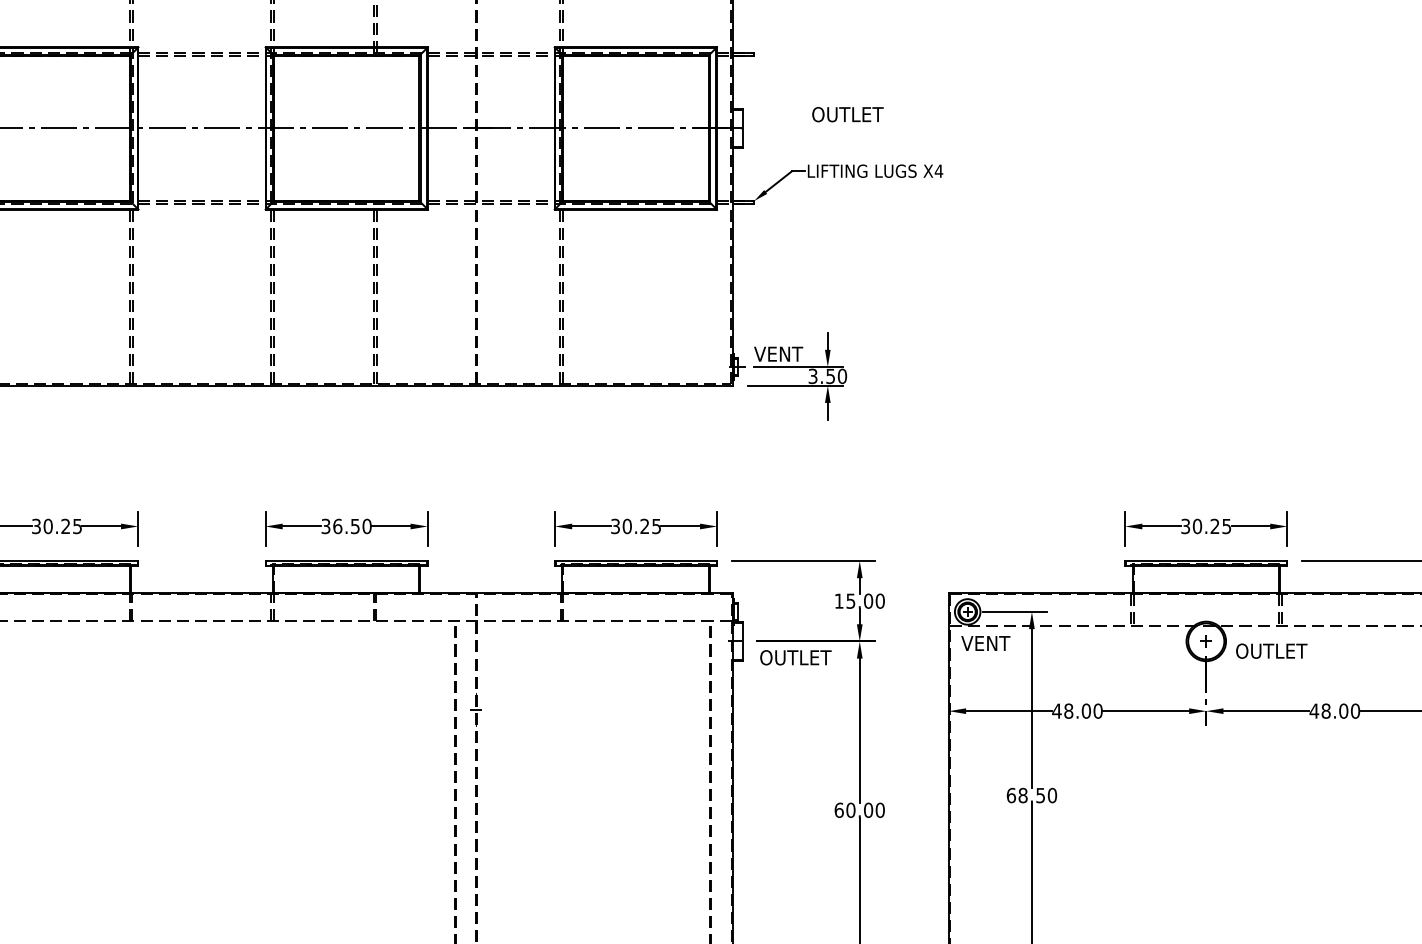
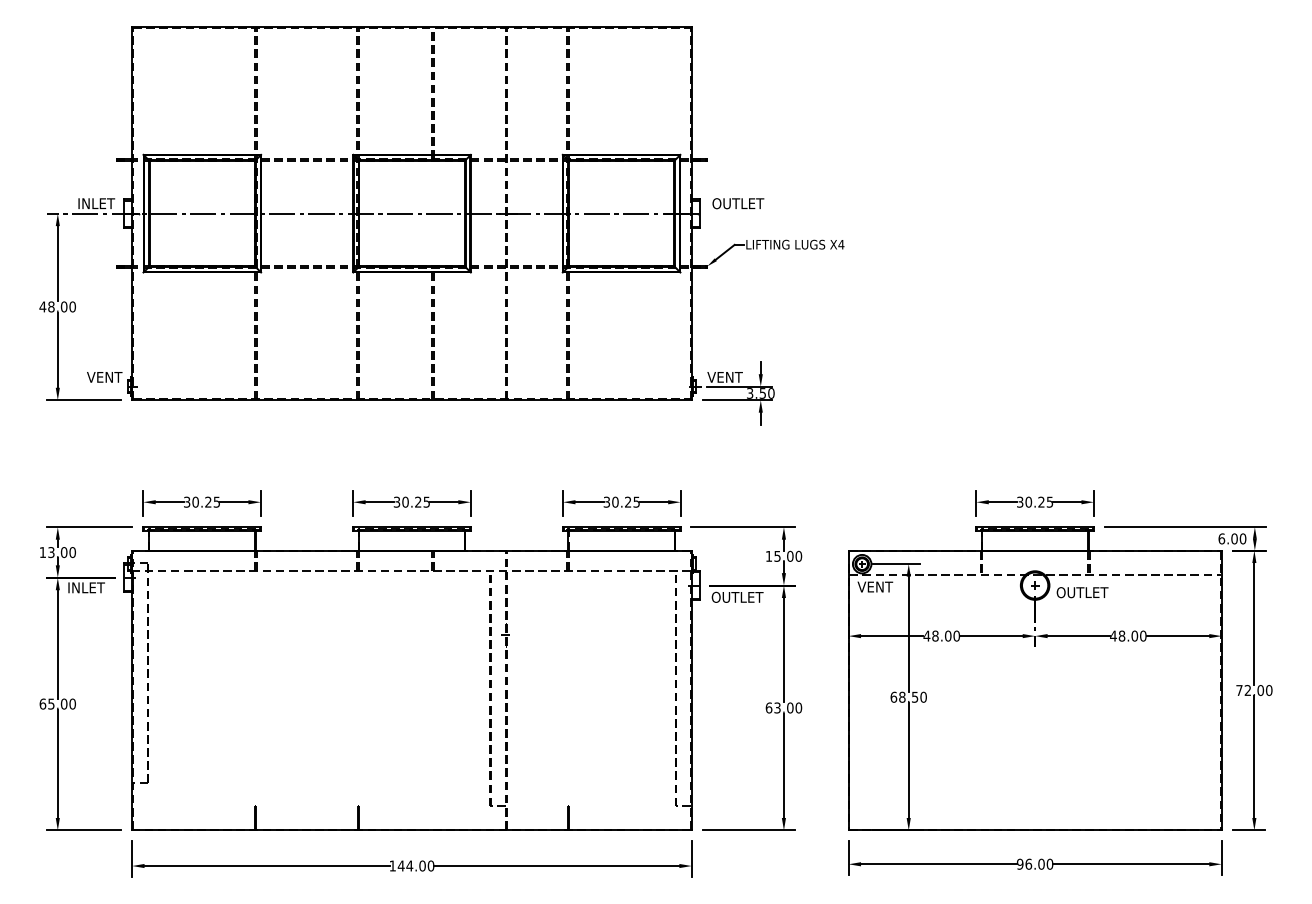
text: (848, 114) -> (738, 203), moved
text: (352, 525) -> (416, 501), 36.50 -> 30.25
text: (850, 809) -> (777, 707), 60.00 -> 63.00

